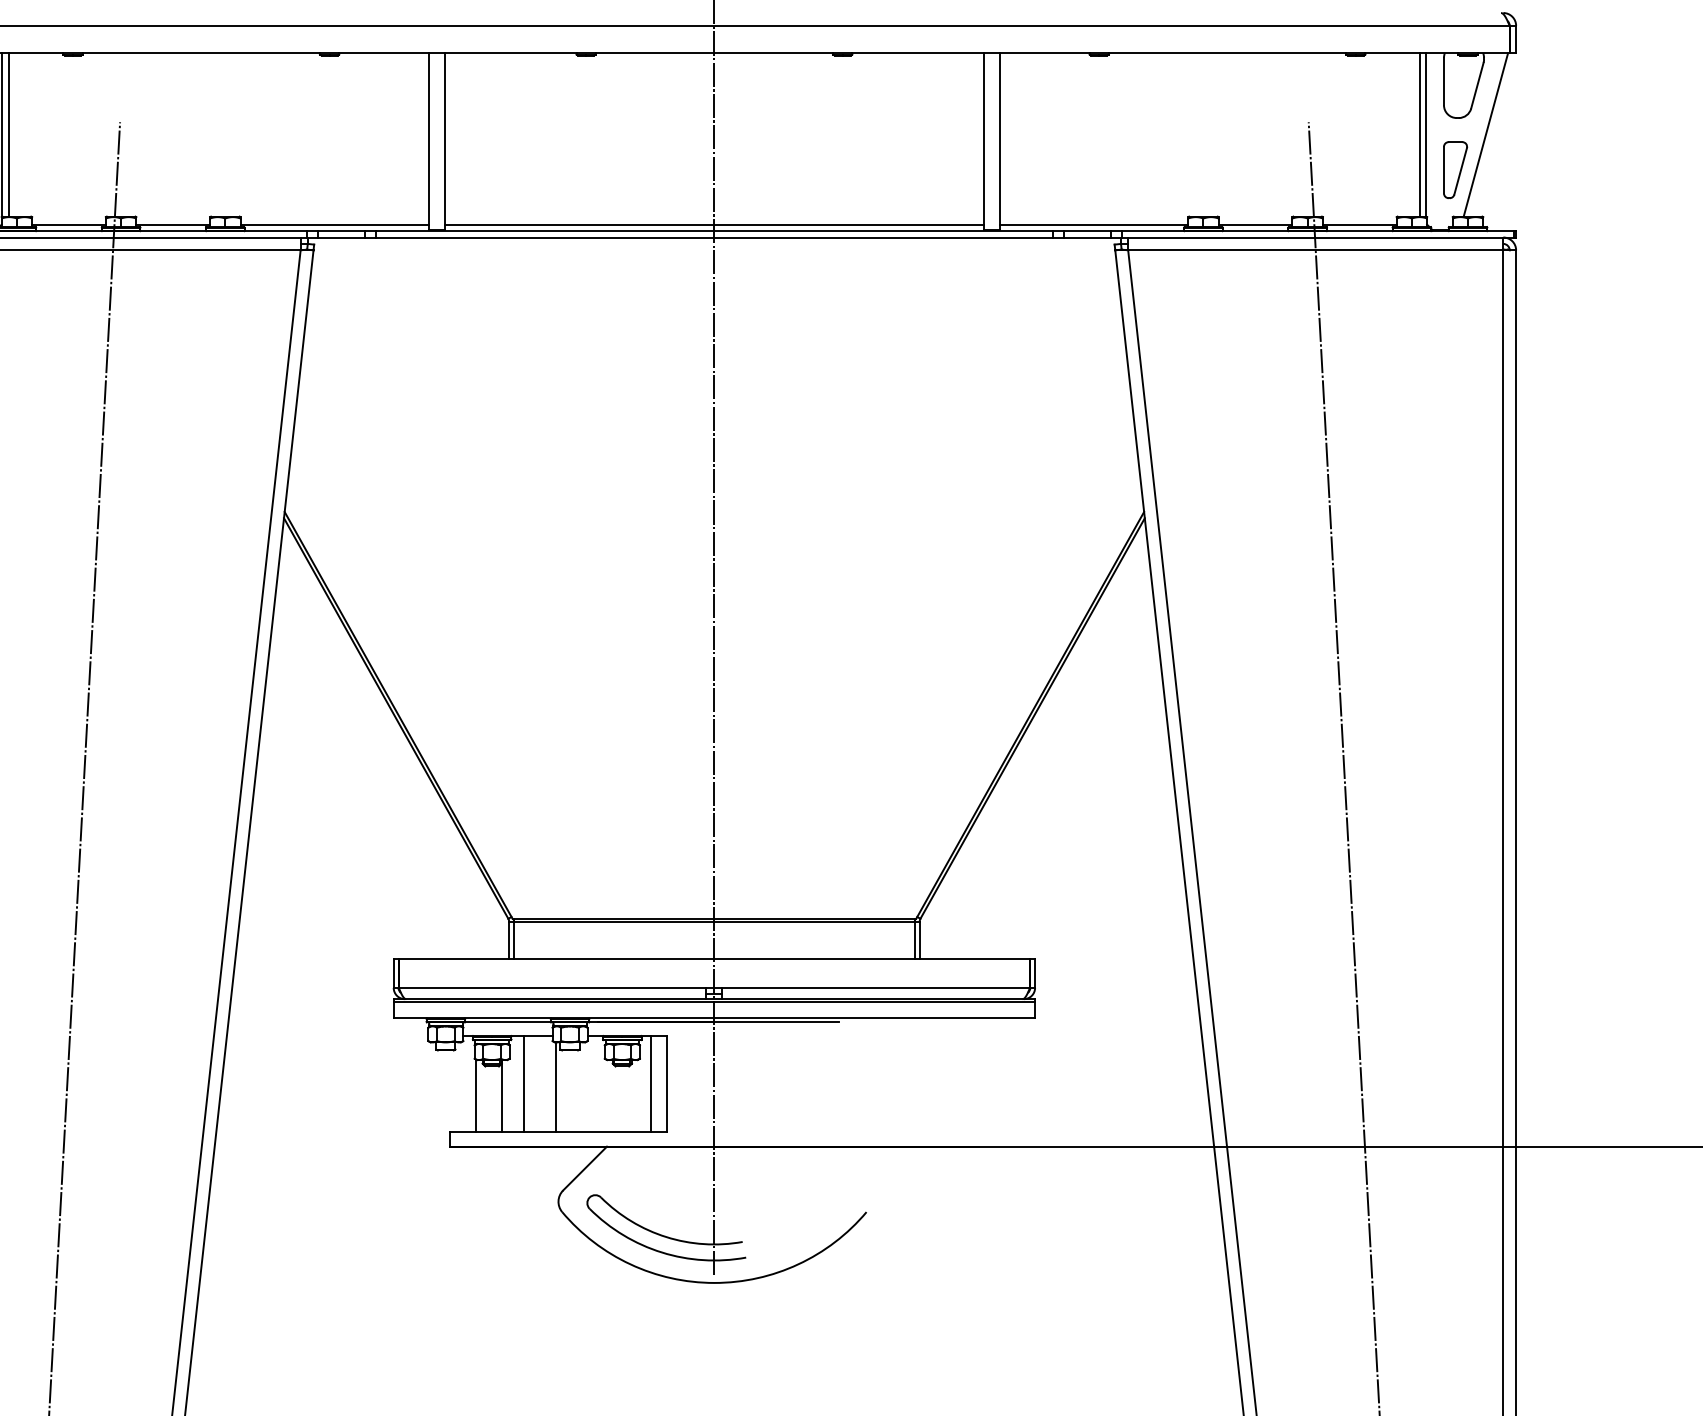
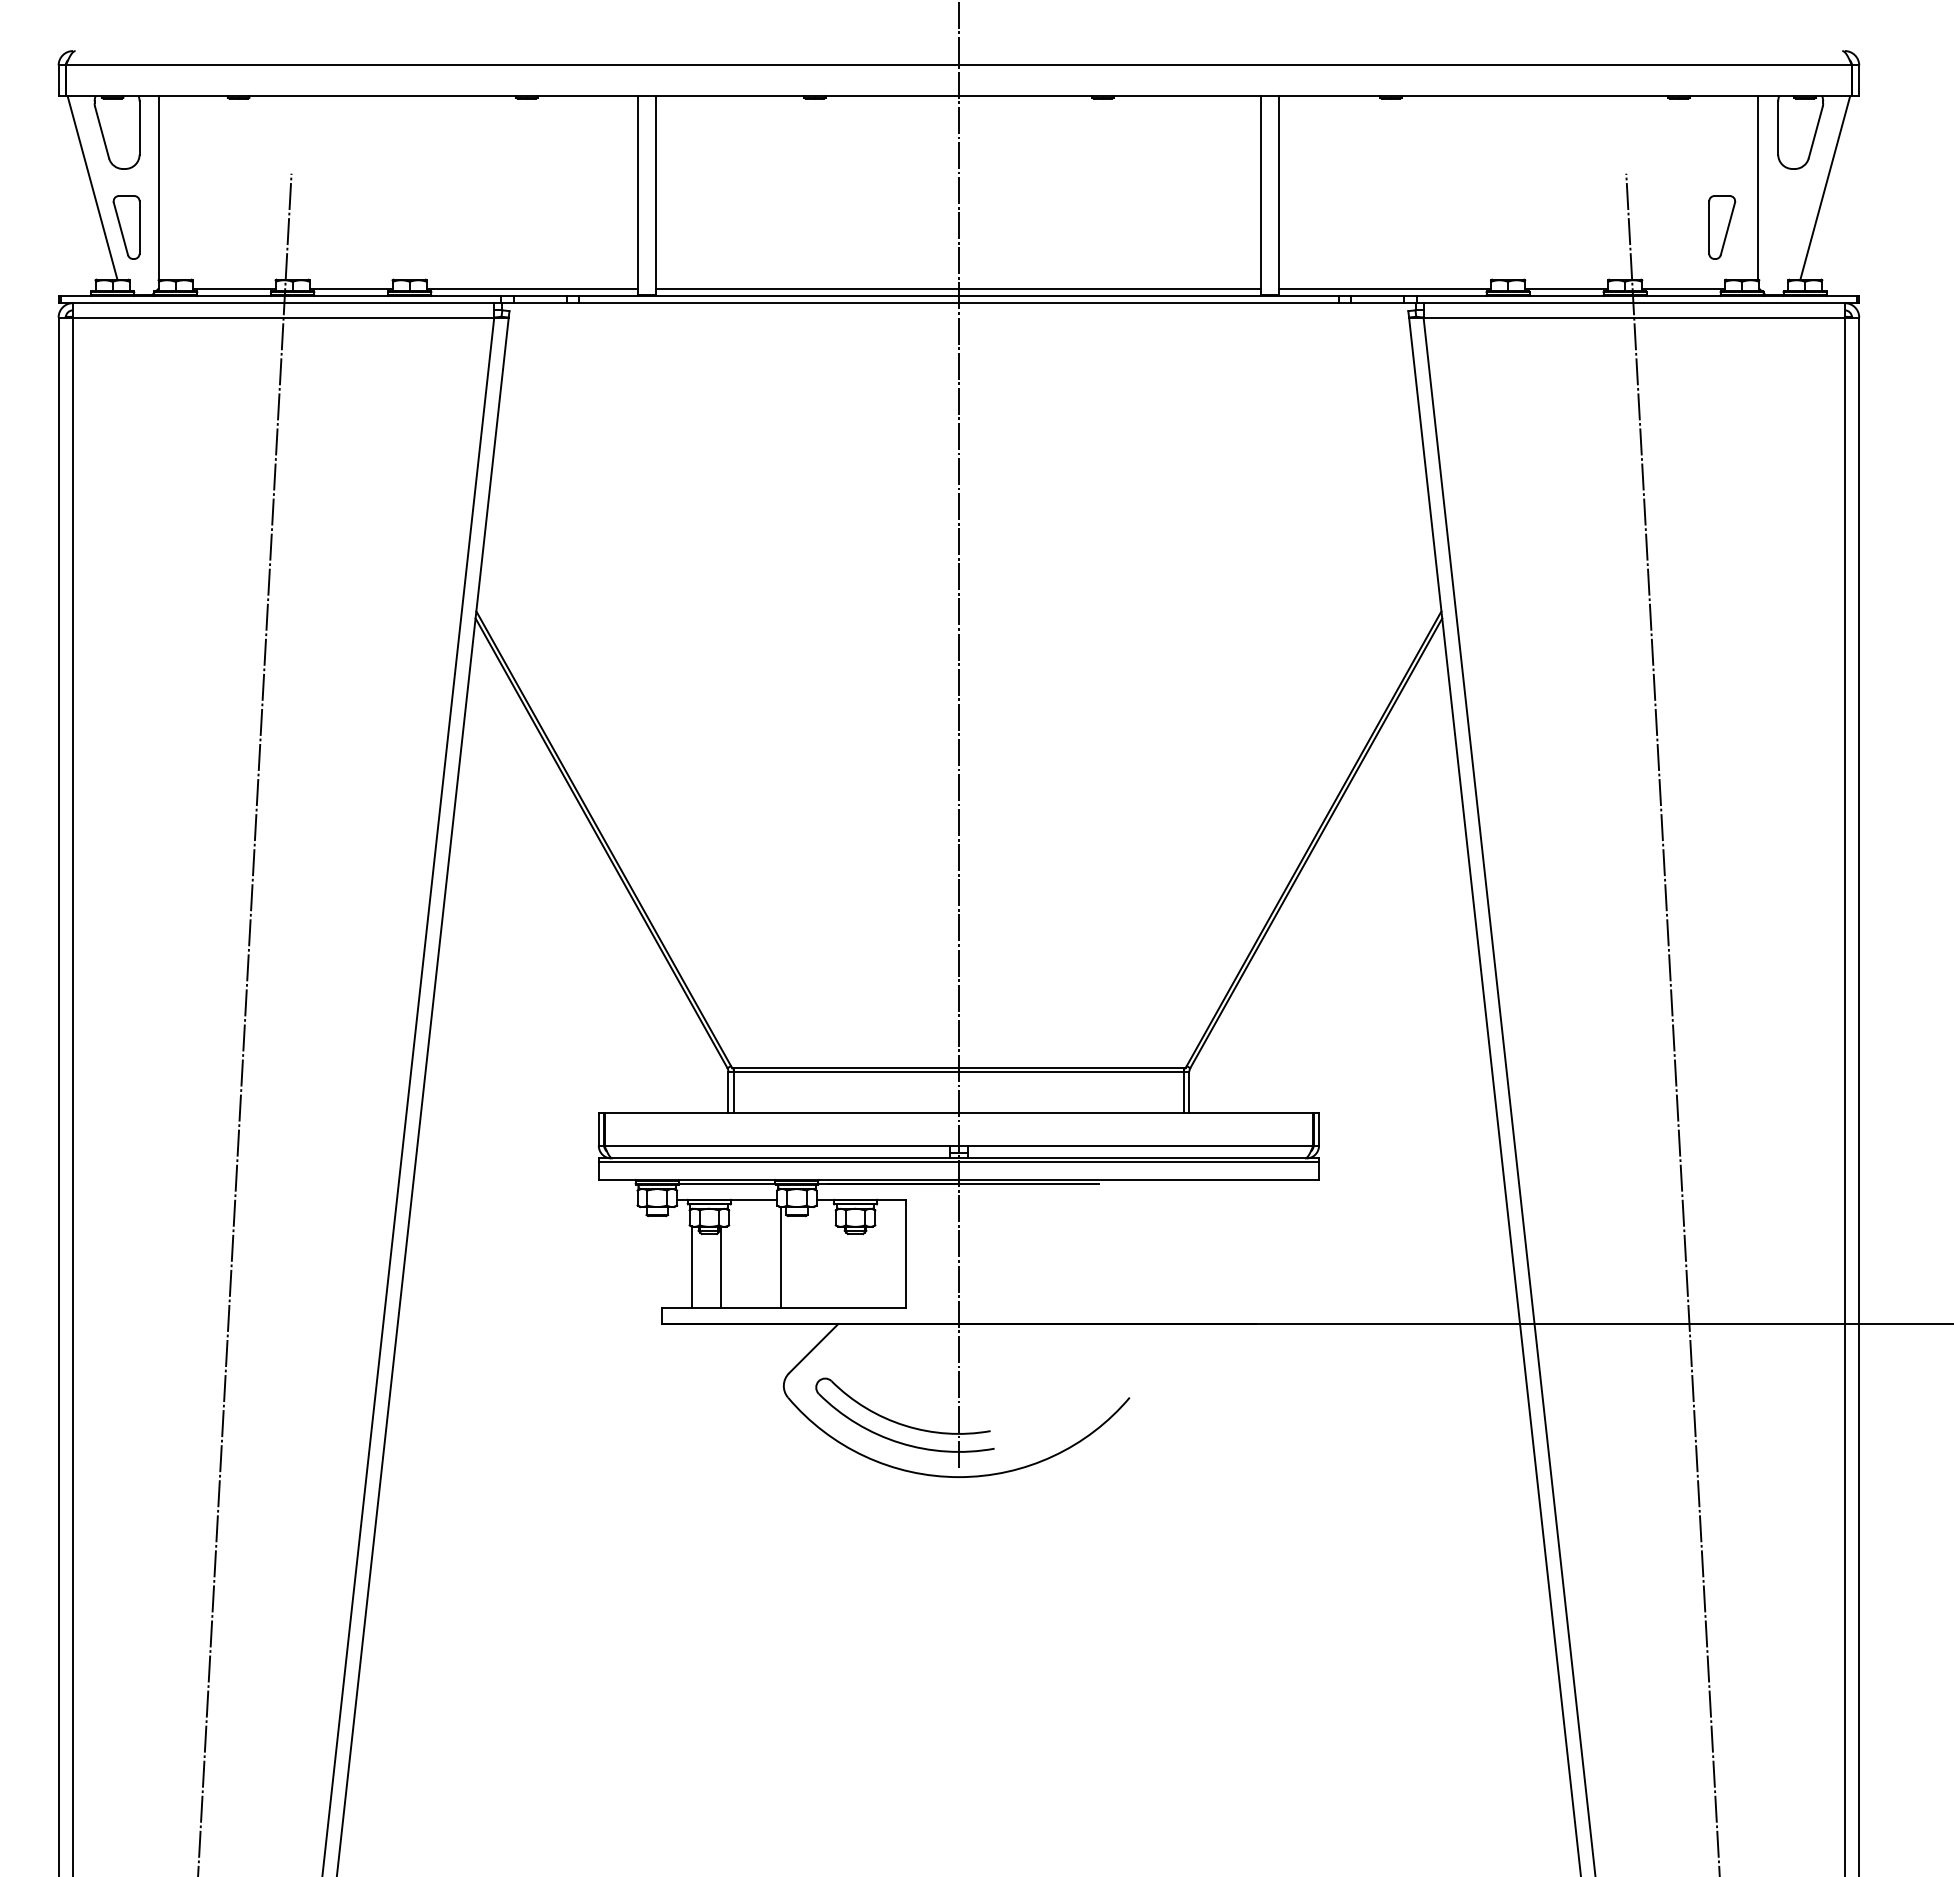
line: (8, 134) -> (166, 187), removed
line: (1420, 134) -> (1751, 187), removed
part: (1455, 170) -> (1722, 227), moved
line: (524, 1083) -> (745, 1253), removed
line: (650, 1083) -> (887, 1253), removed

